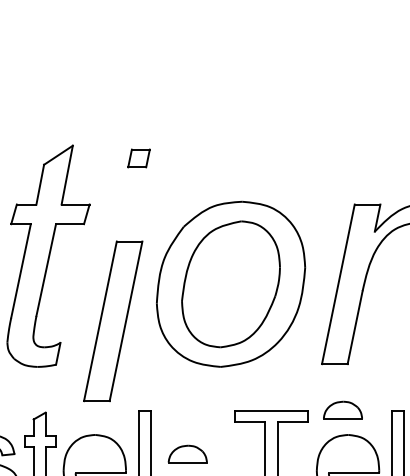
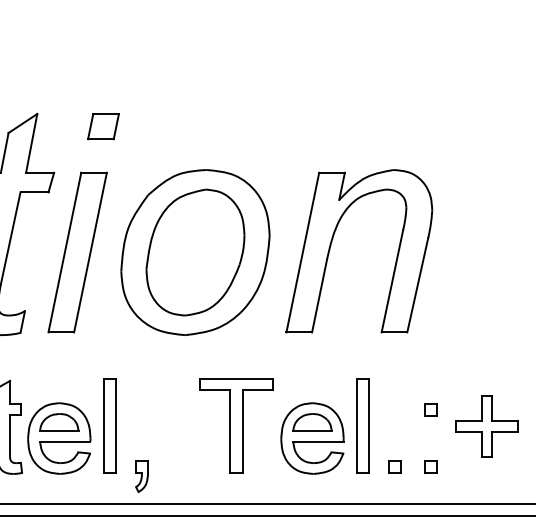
part: (139, 158) -> (103, 126), size x1.43
part: (113, 321) -> (77, 252), moved
part: (343, 410) -> (312, 422), moved
part: (188, 454) -> (59, 422), moved

